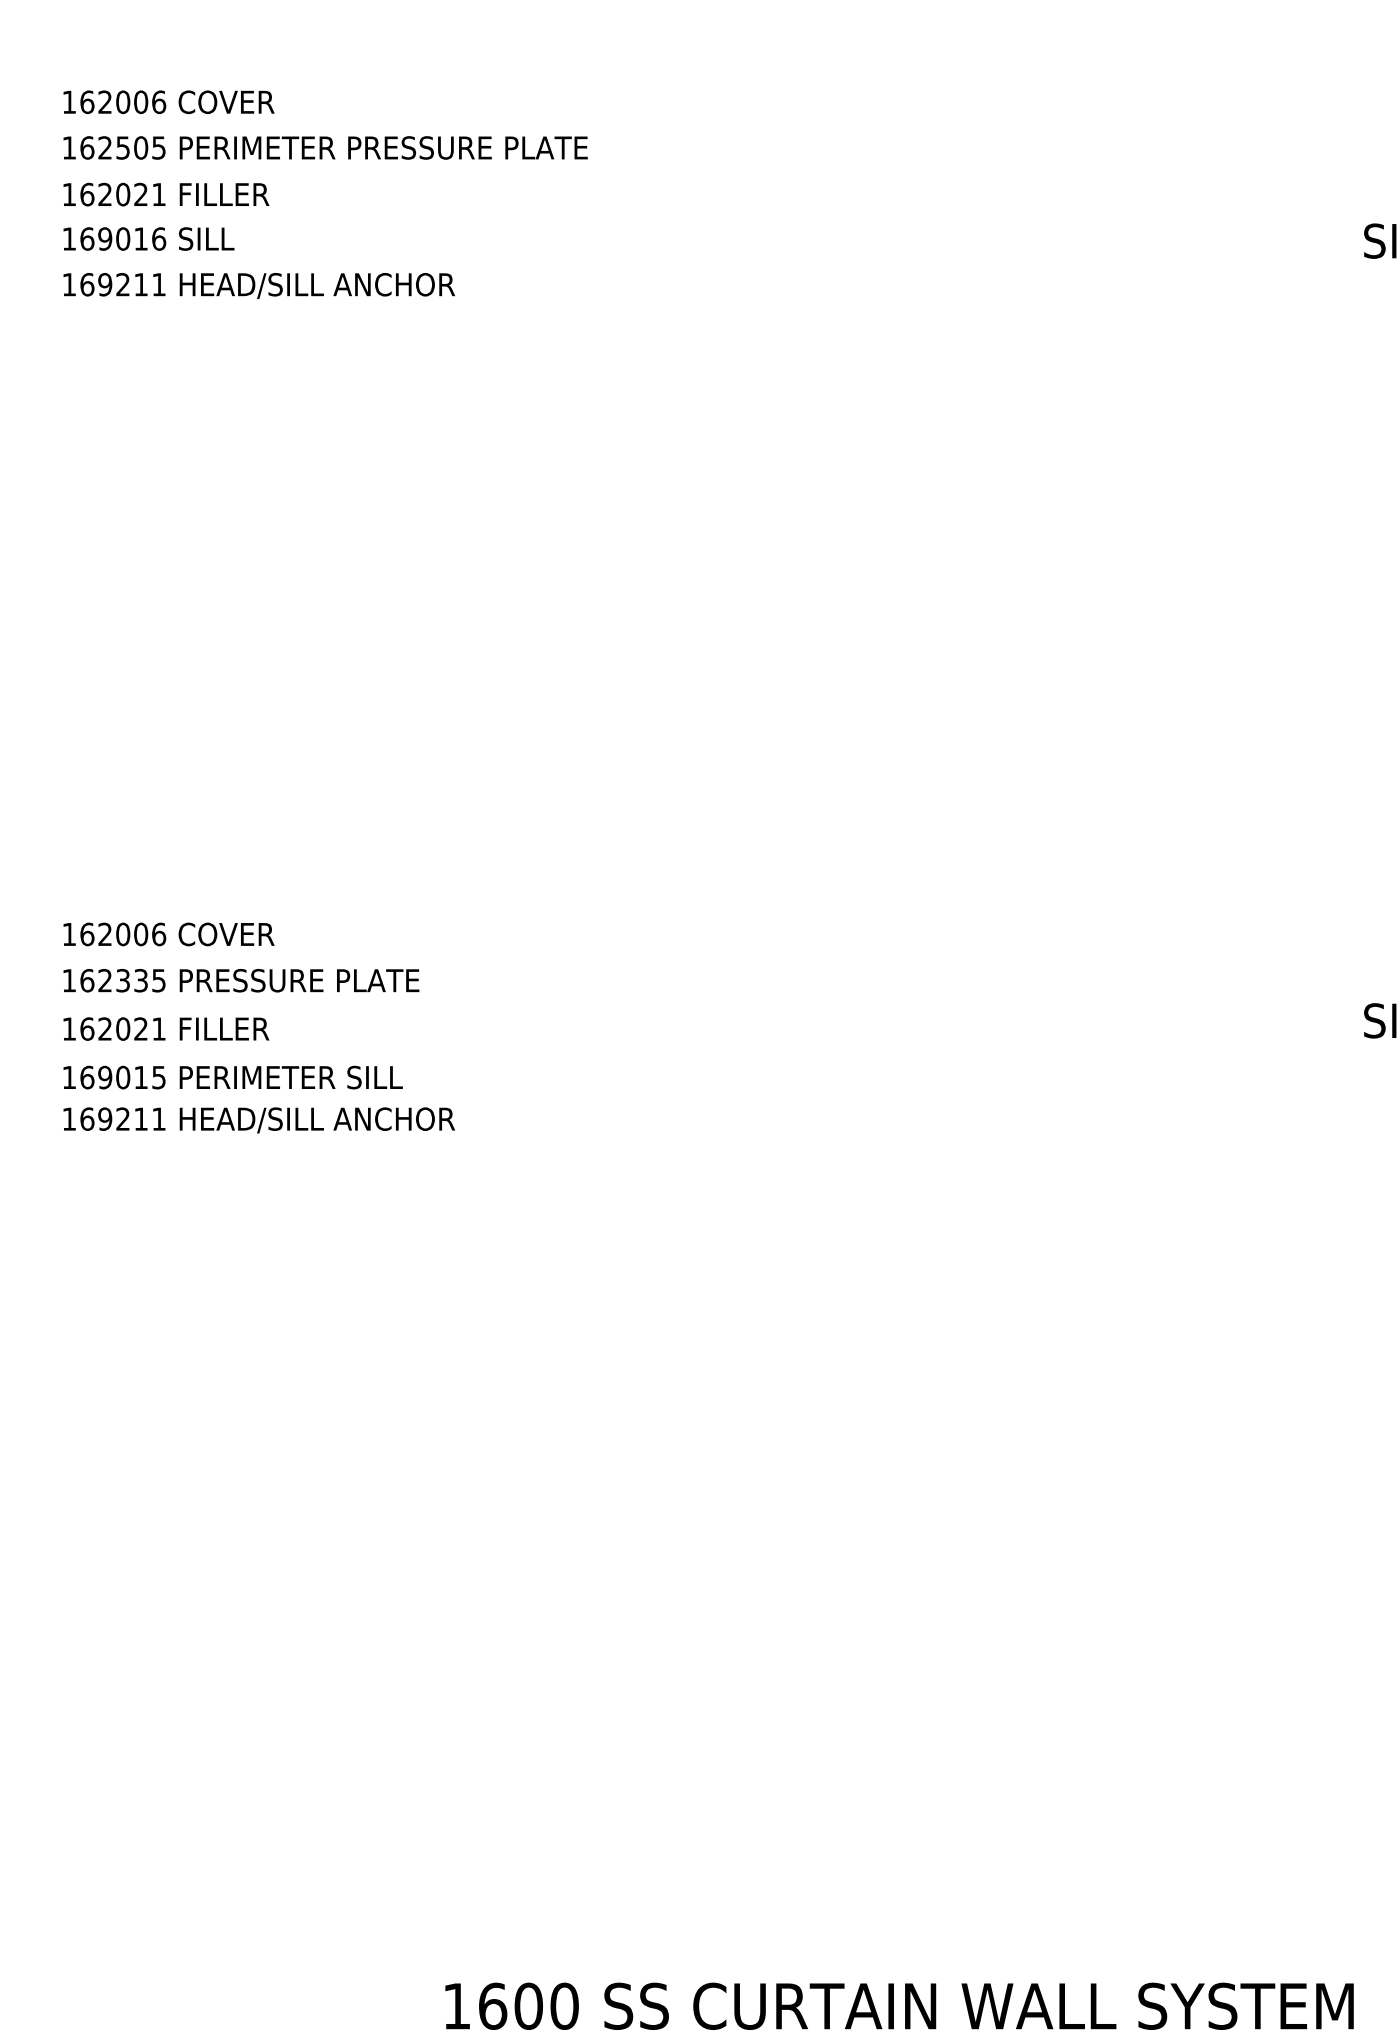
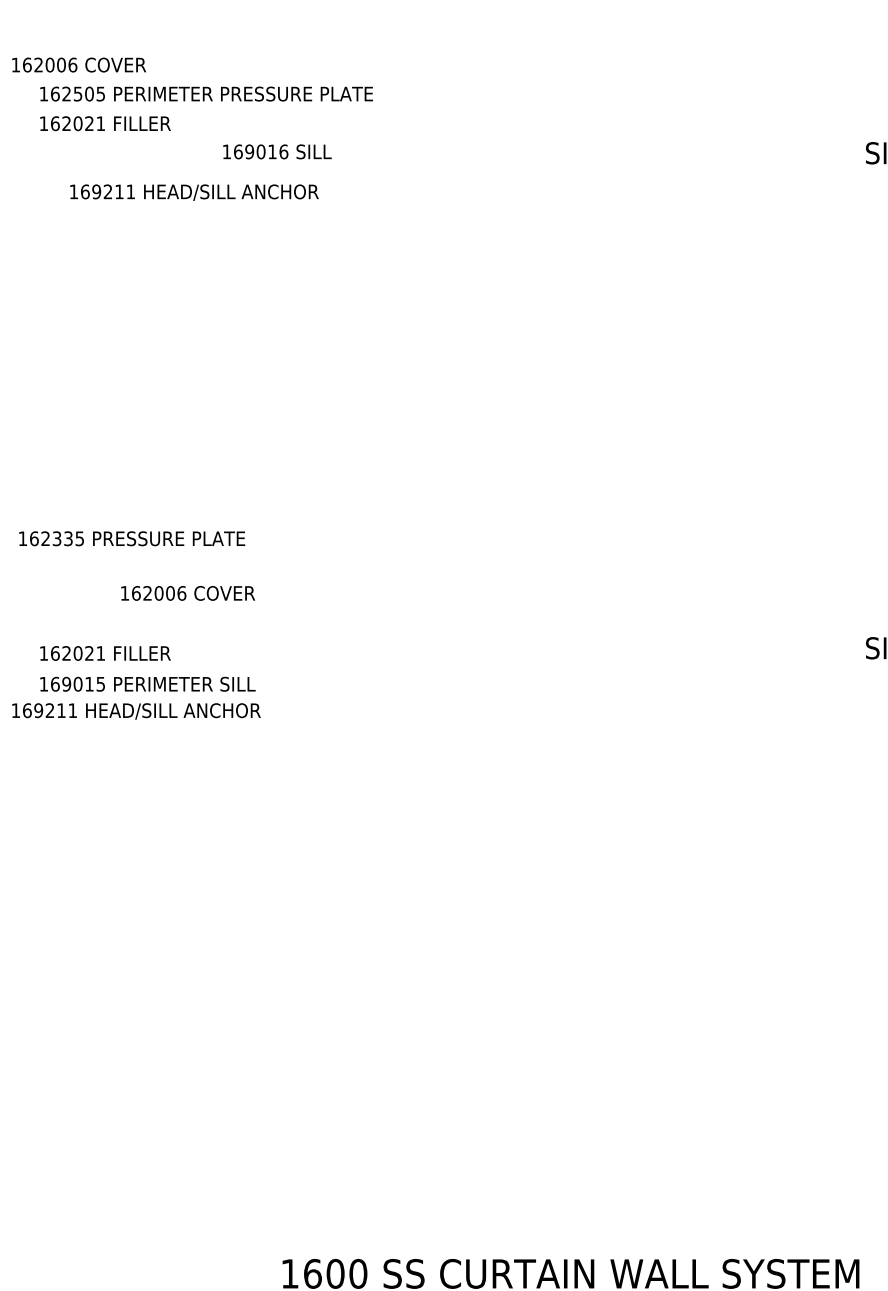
text: (167, 101) -> (78, 64), moved
text: (149, 238) -> (277, 151), moved
text: (259, 285) -> (194, 192), moved
text: (169, 934) -> (188, 593), moved
text: (241, 980) -> (132, 538), moved
text: (259, 1120) -> (136, 711), moved

